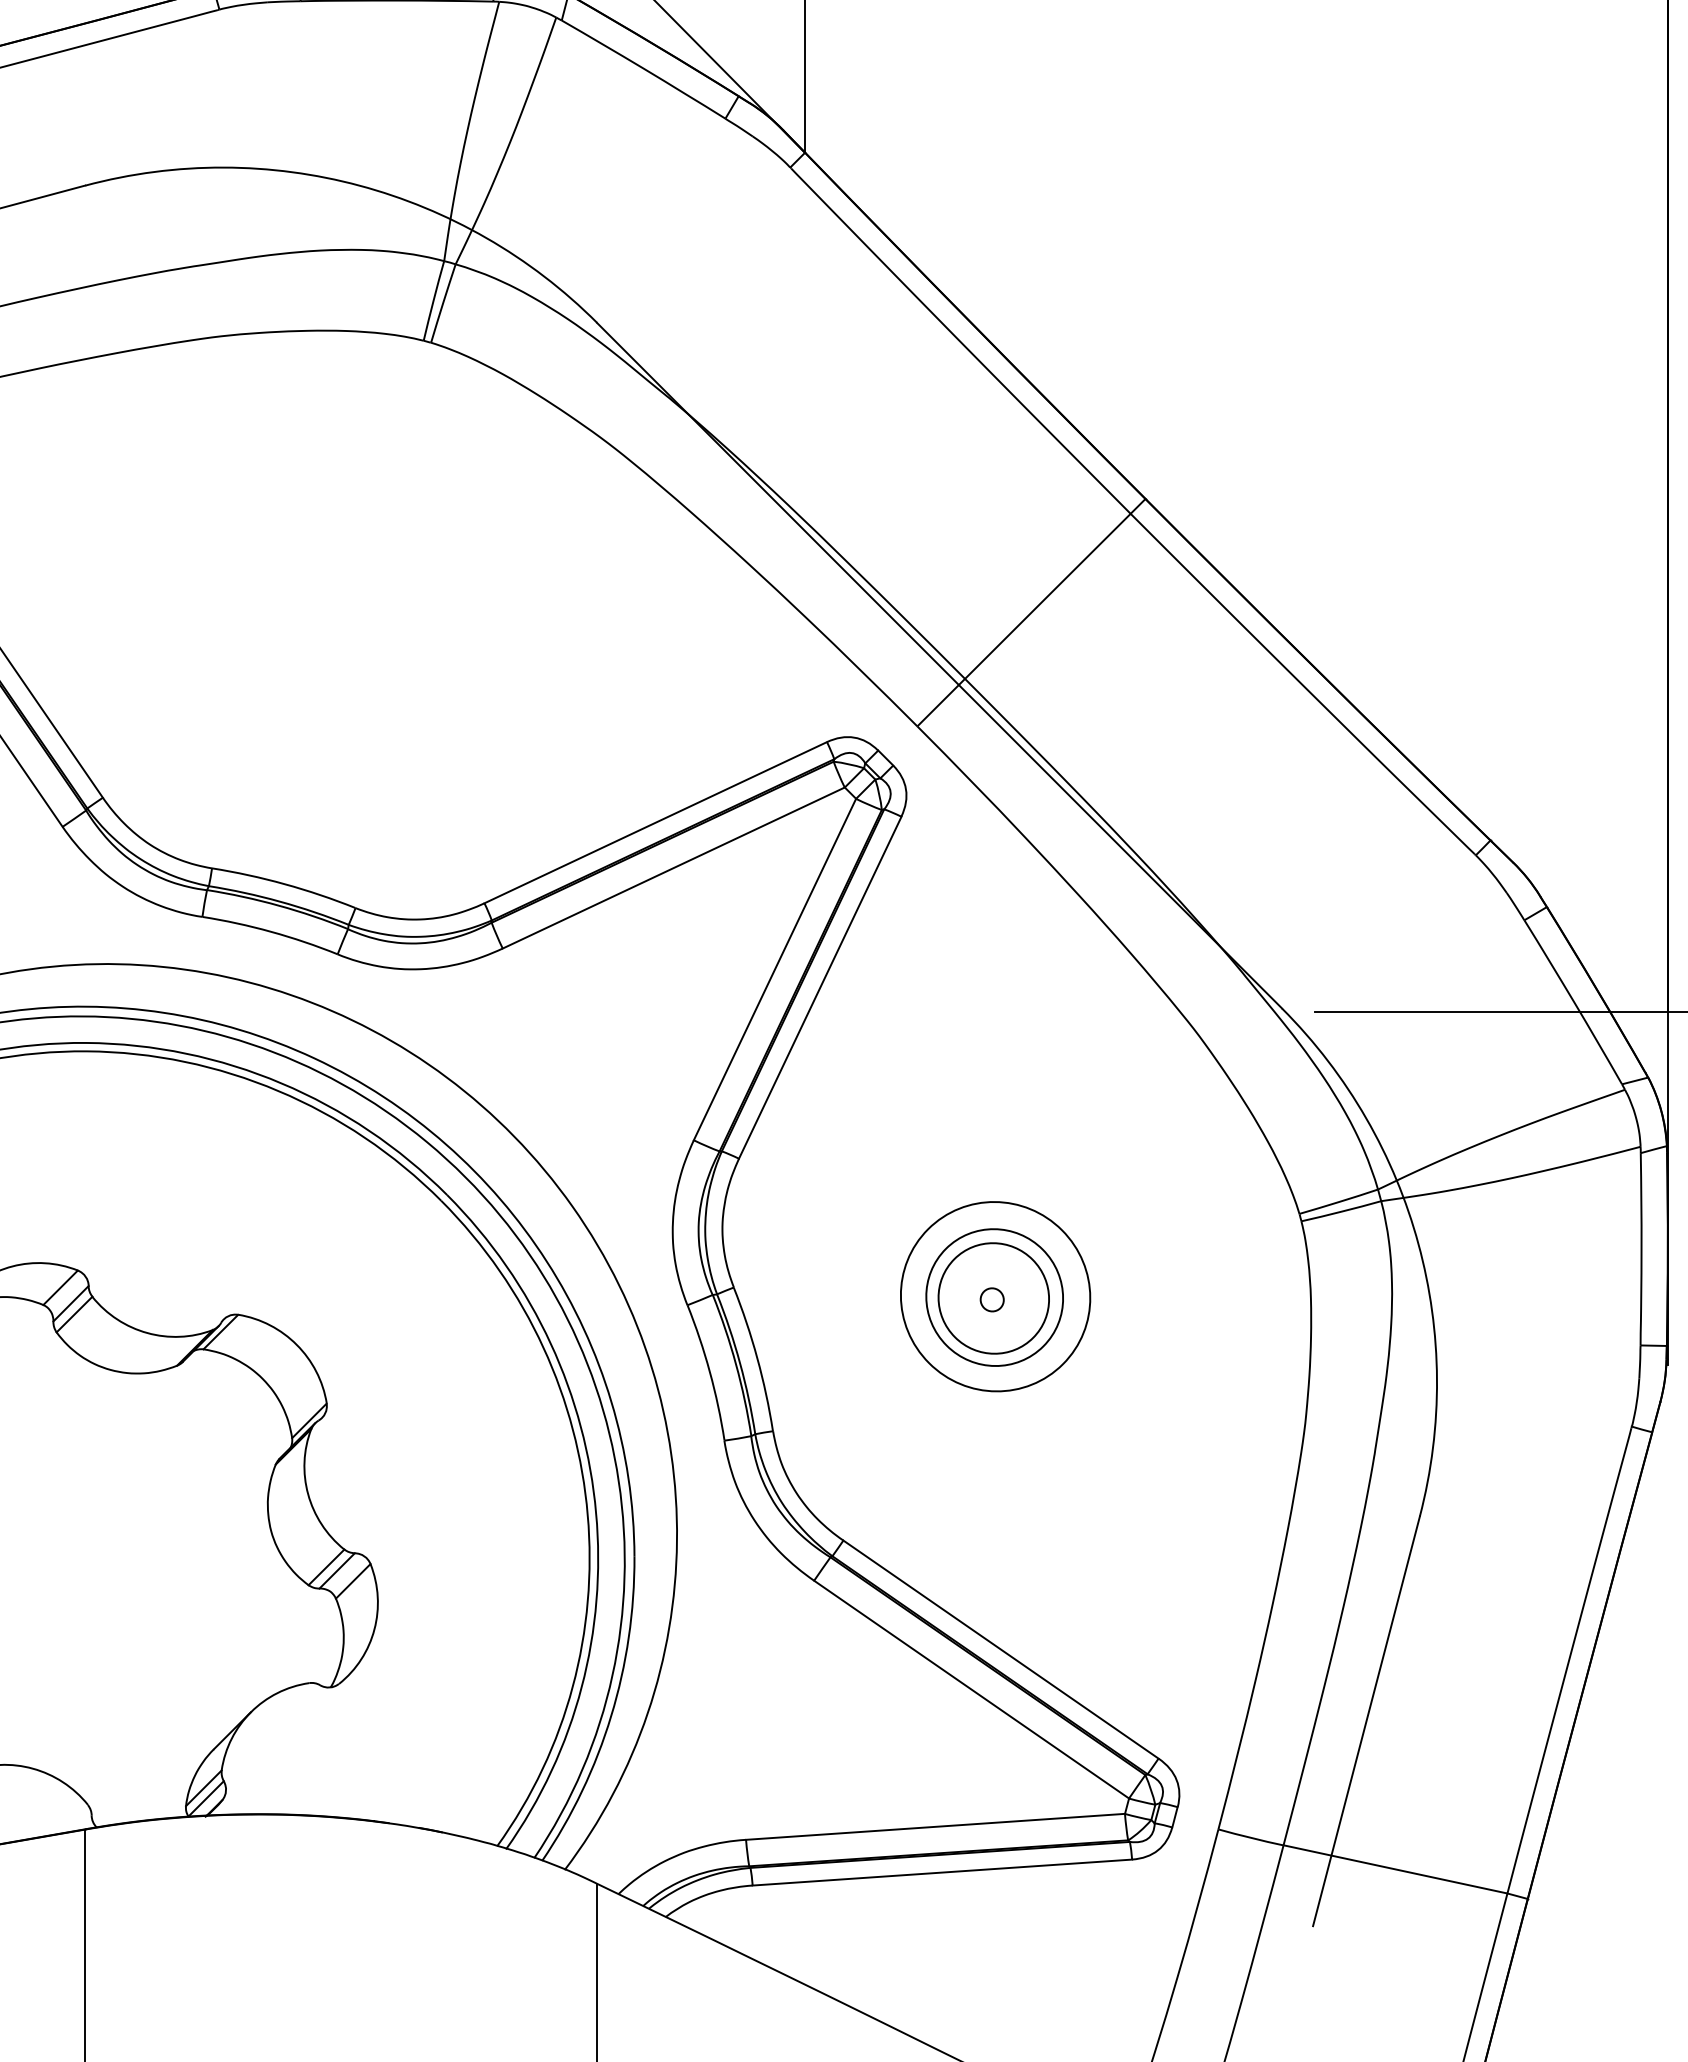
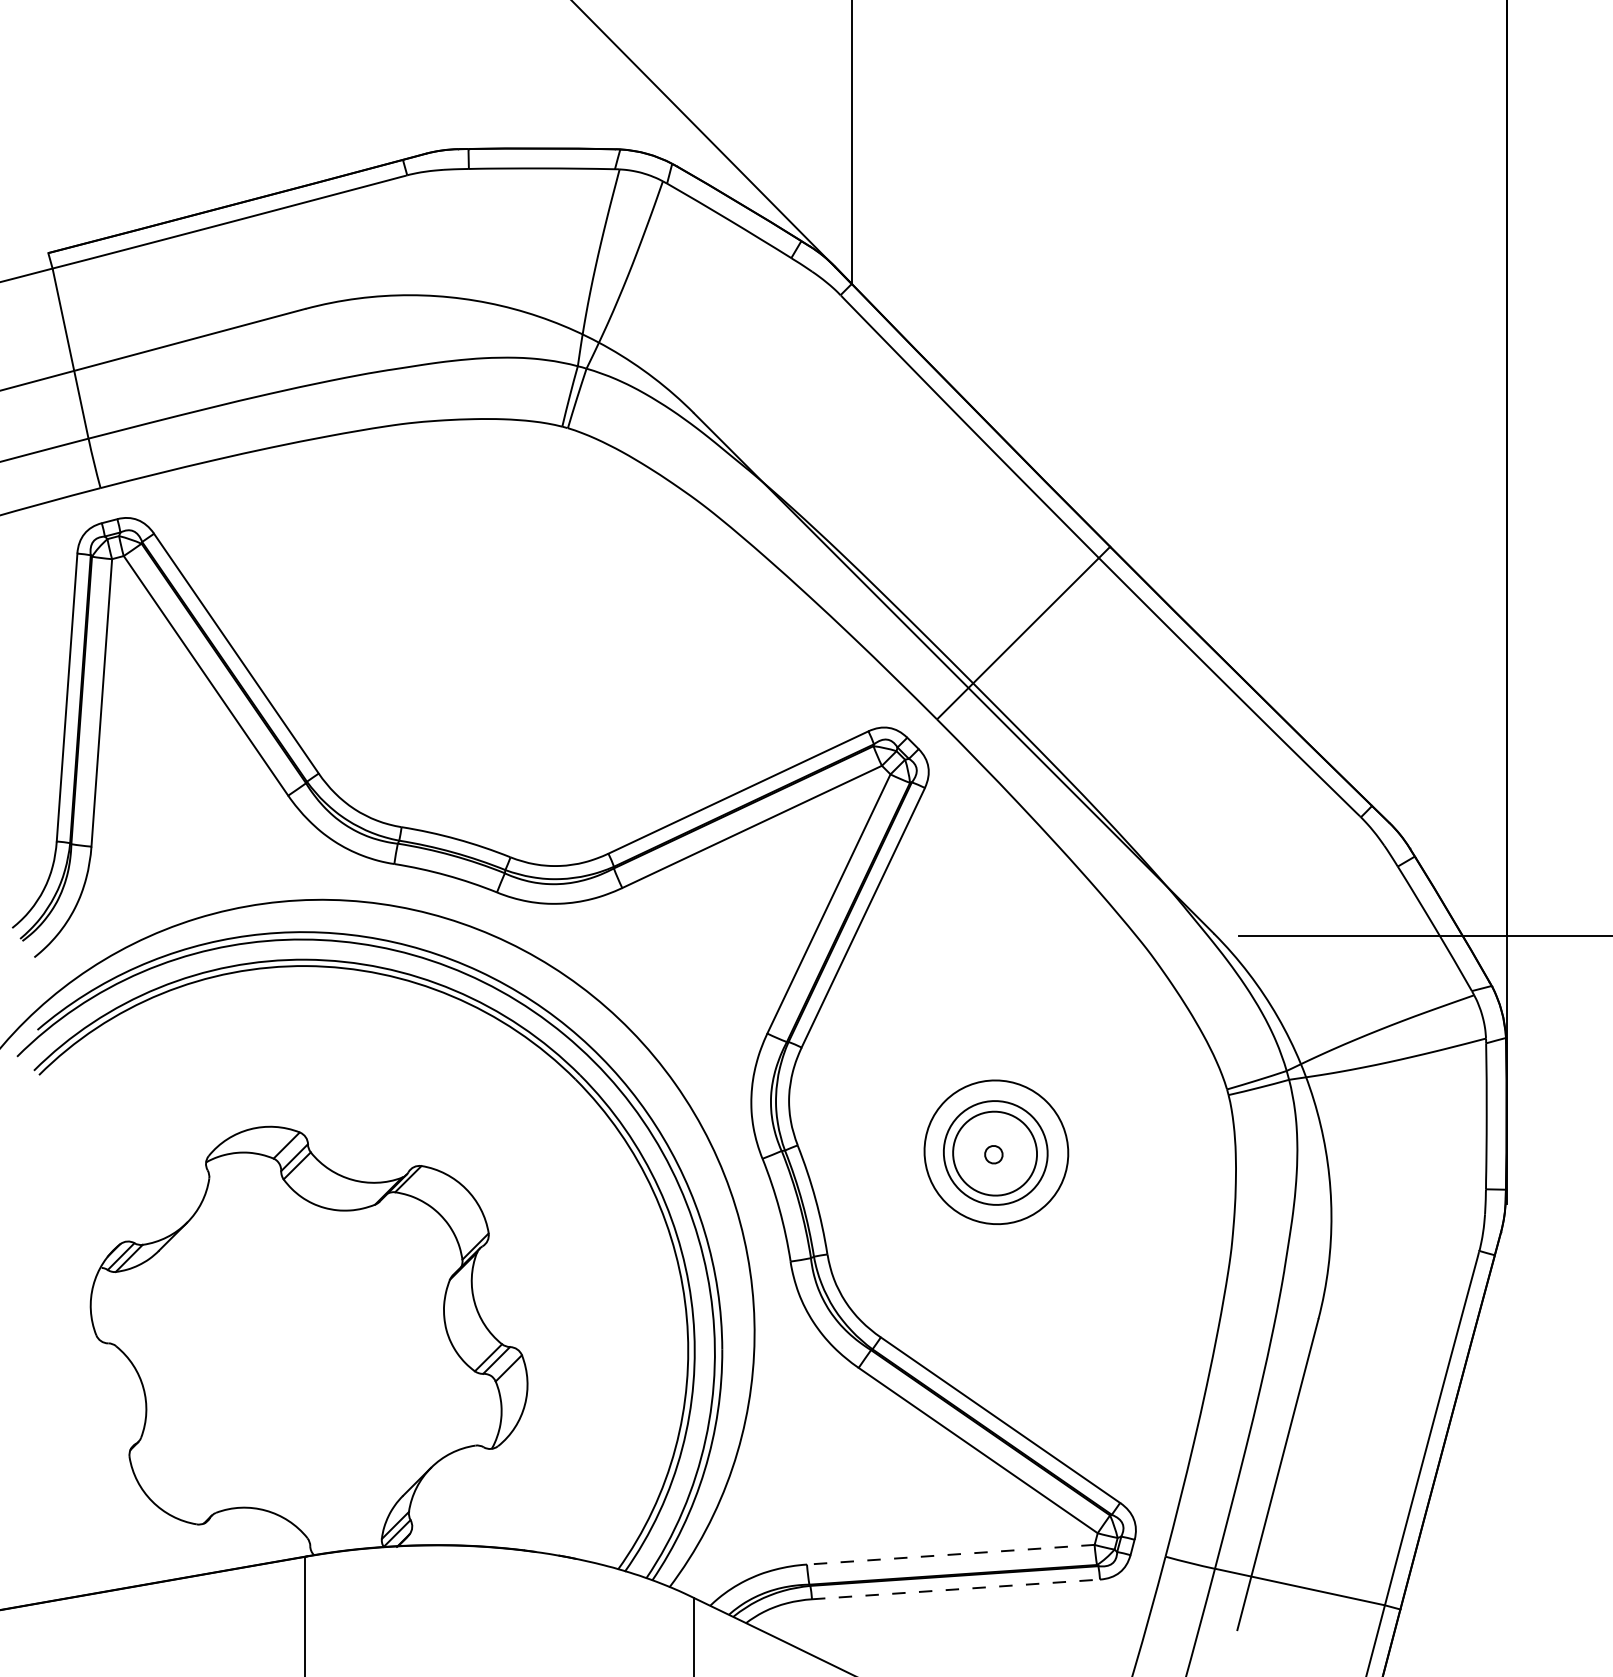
line: (935, 1826) -> (950, 1554), solid -> dashed
line: (943, 1872) -> (956, 1589), solid -> dashed

